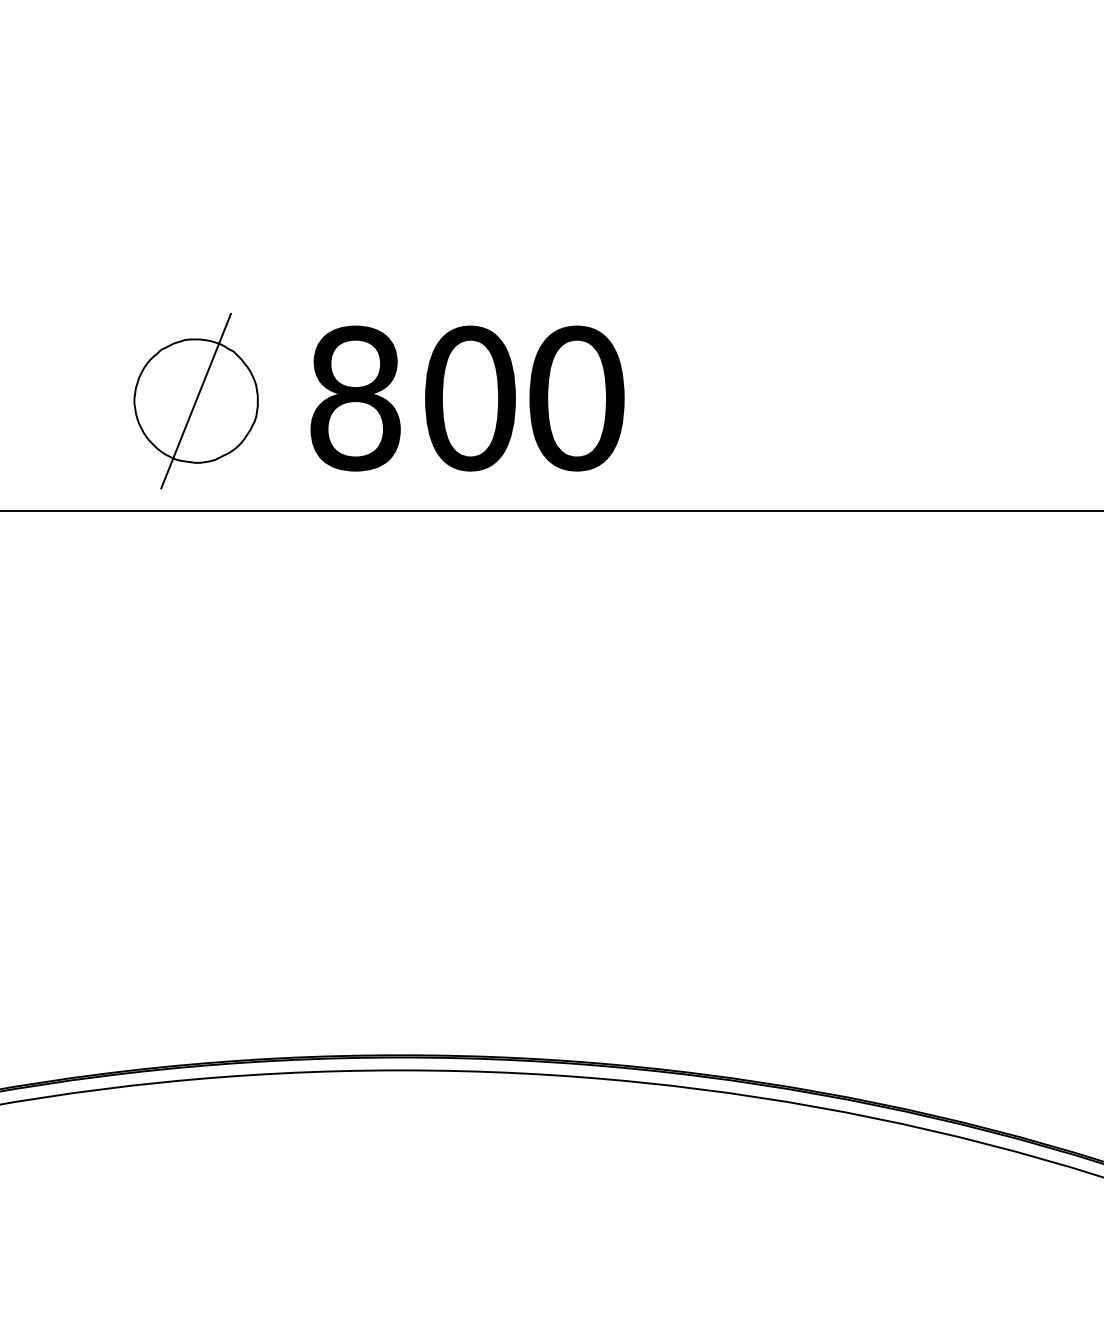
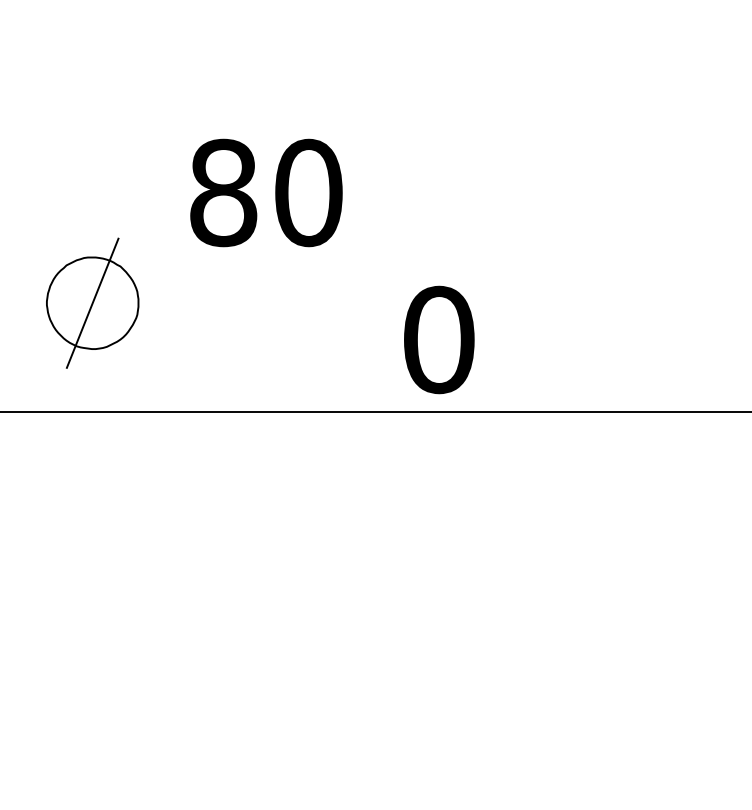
text: (412, 398) -> (265, 192), moved
text: (576, 398) -> (438, 339), moved
part: (195, 400) -> (92, 302), moved

